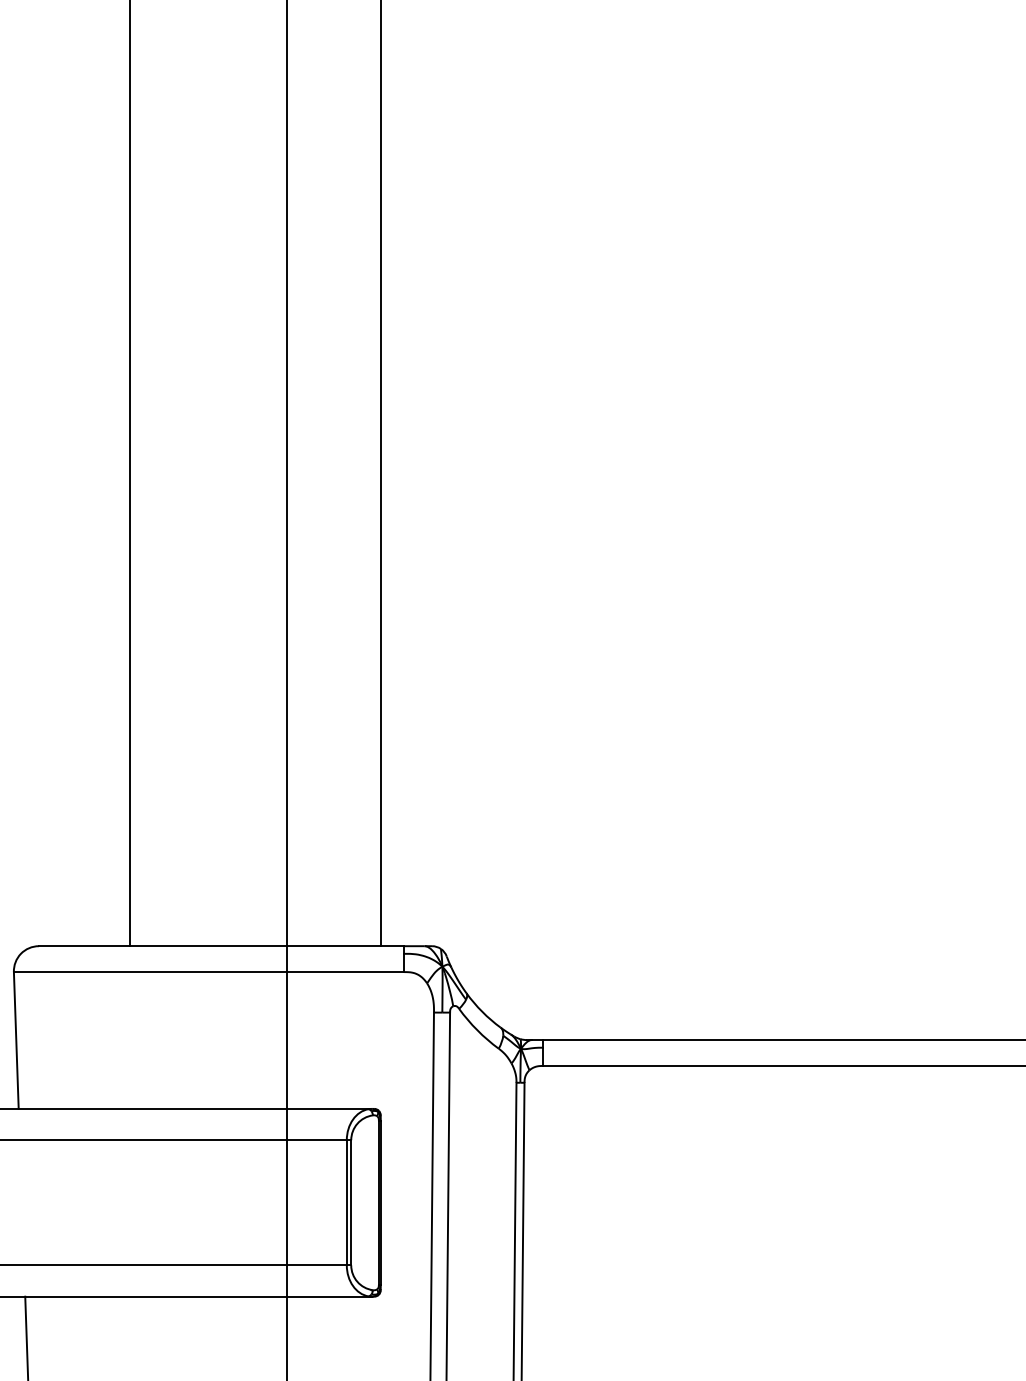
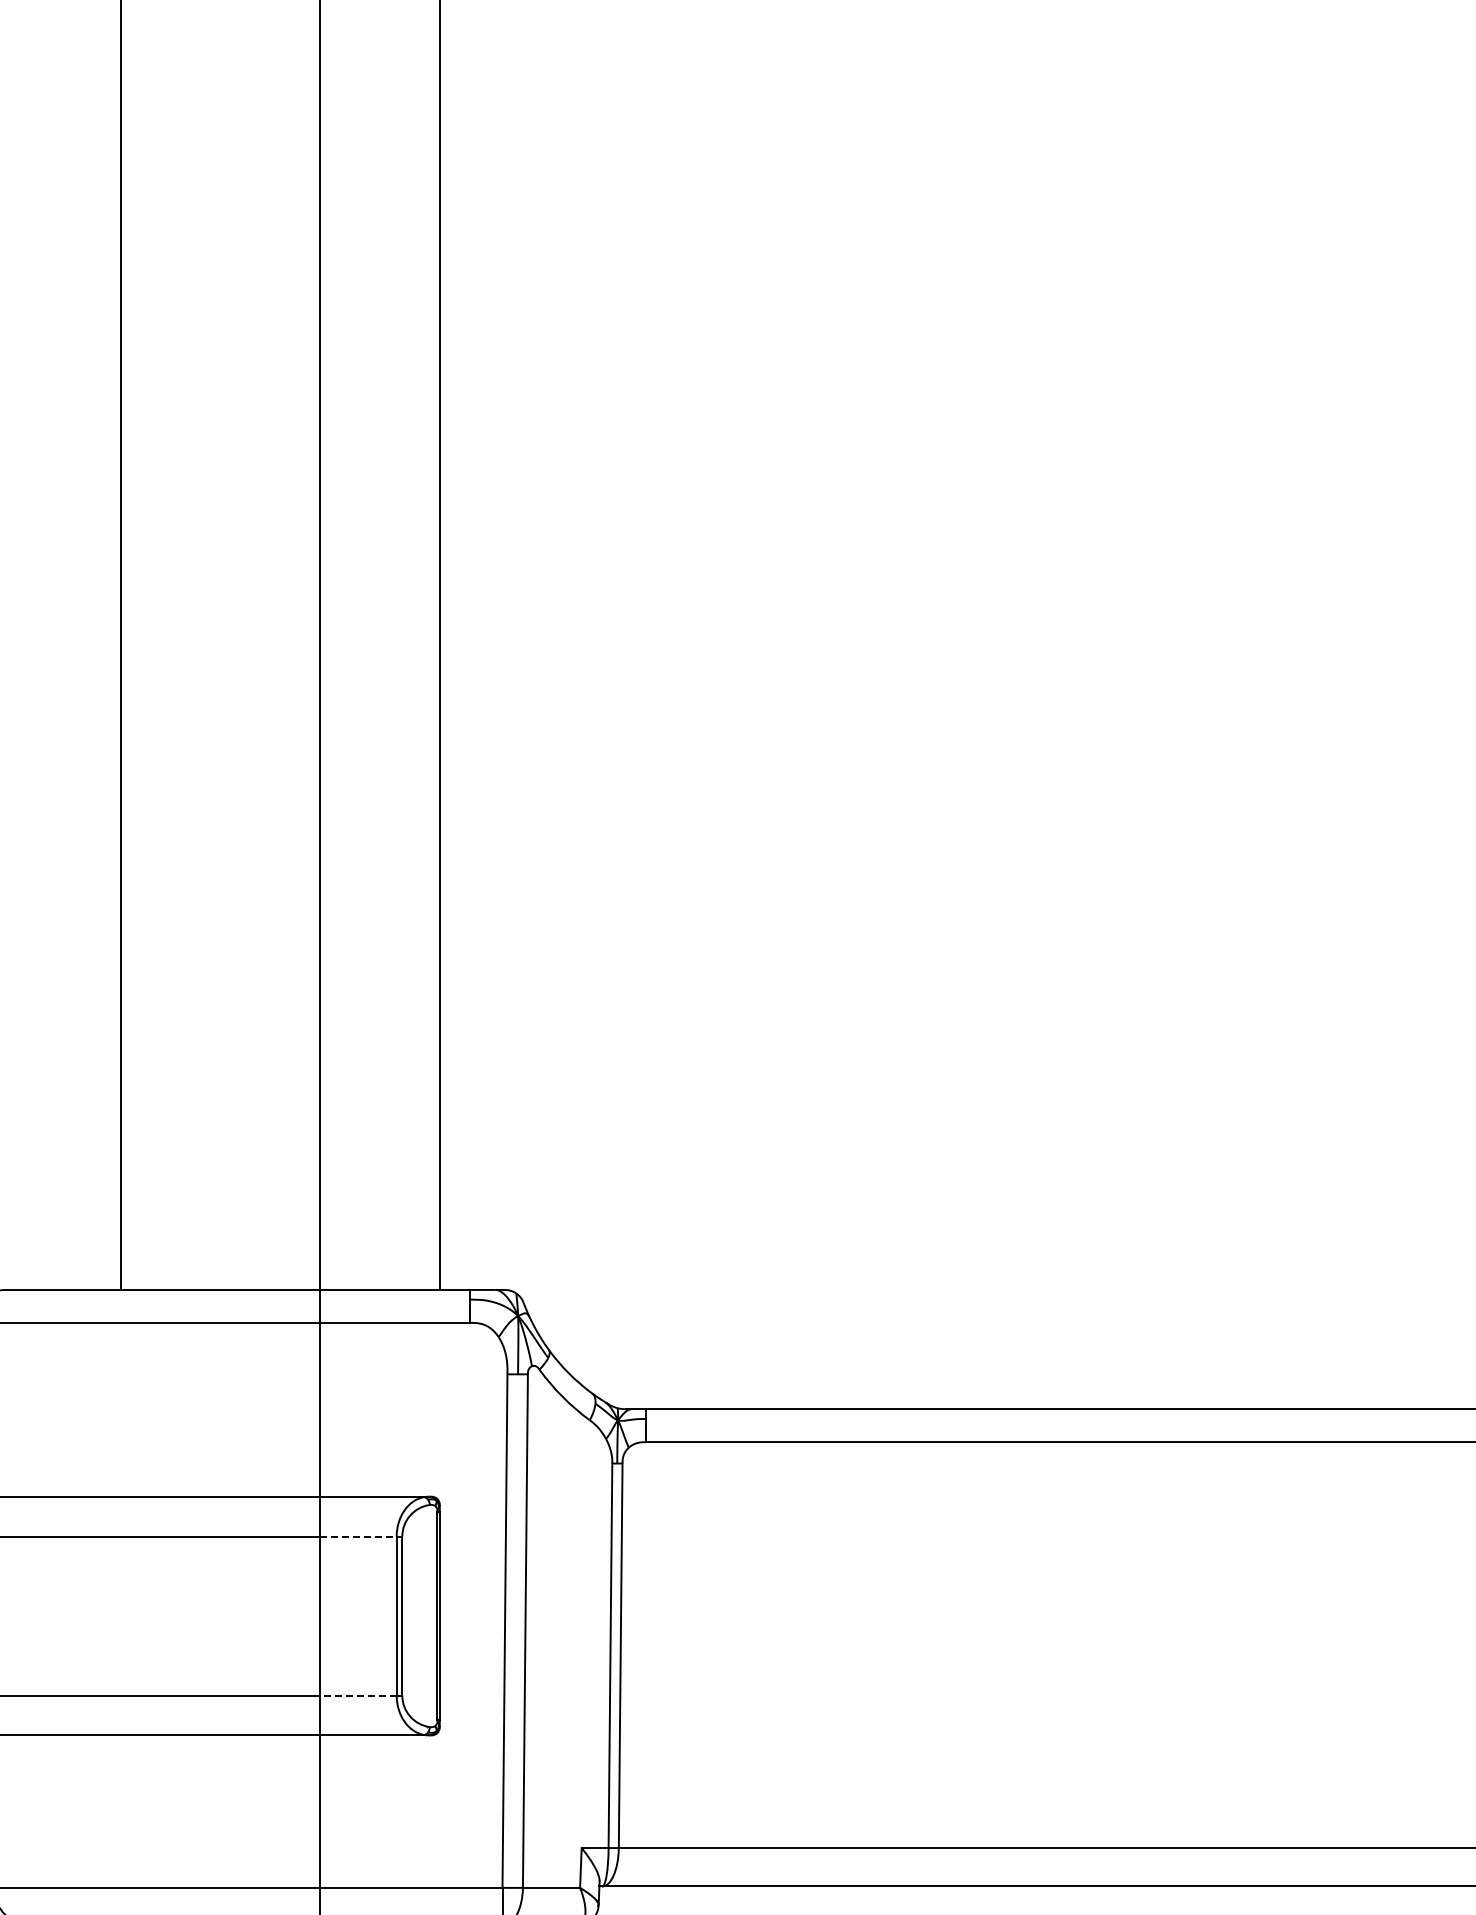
line: (317, 1140) -> (359, 1536), solid -> dashed
line: (316, 1265) -> (358, 1695), solid -> dashed

